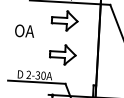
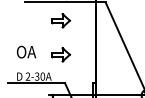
part: (64, 20) -> (60, 20), size x0.7
text: (24, 30) -> (26, 51), moved
part: (62, 54) -> (60, 54), size x0.7

